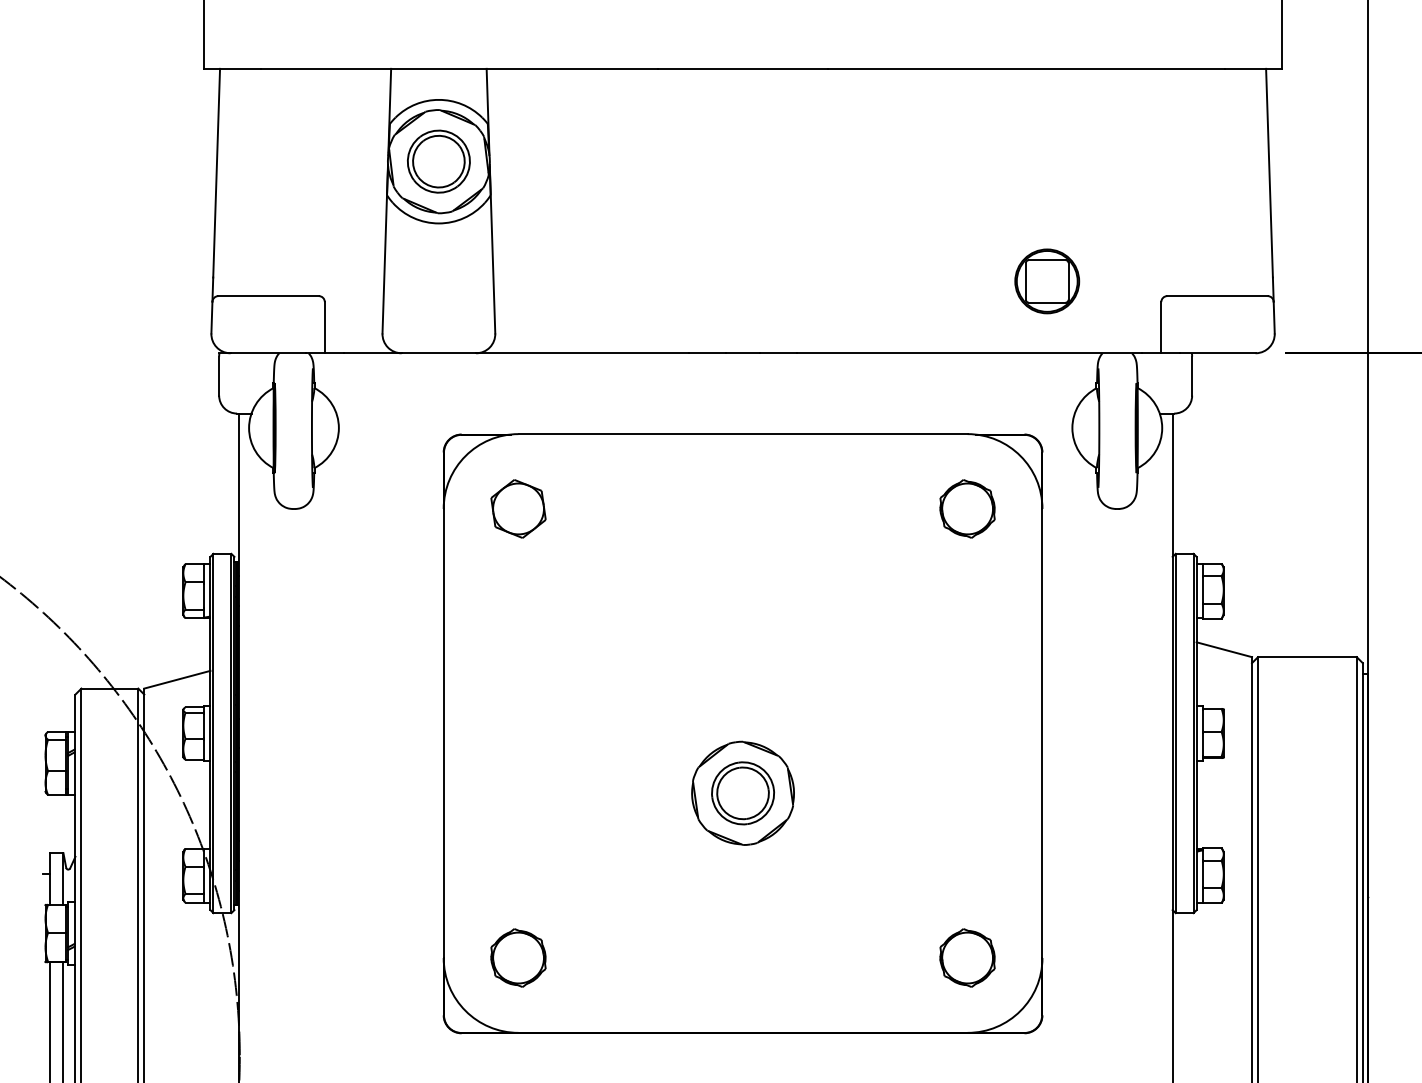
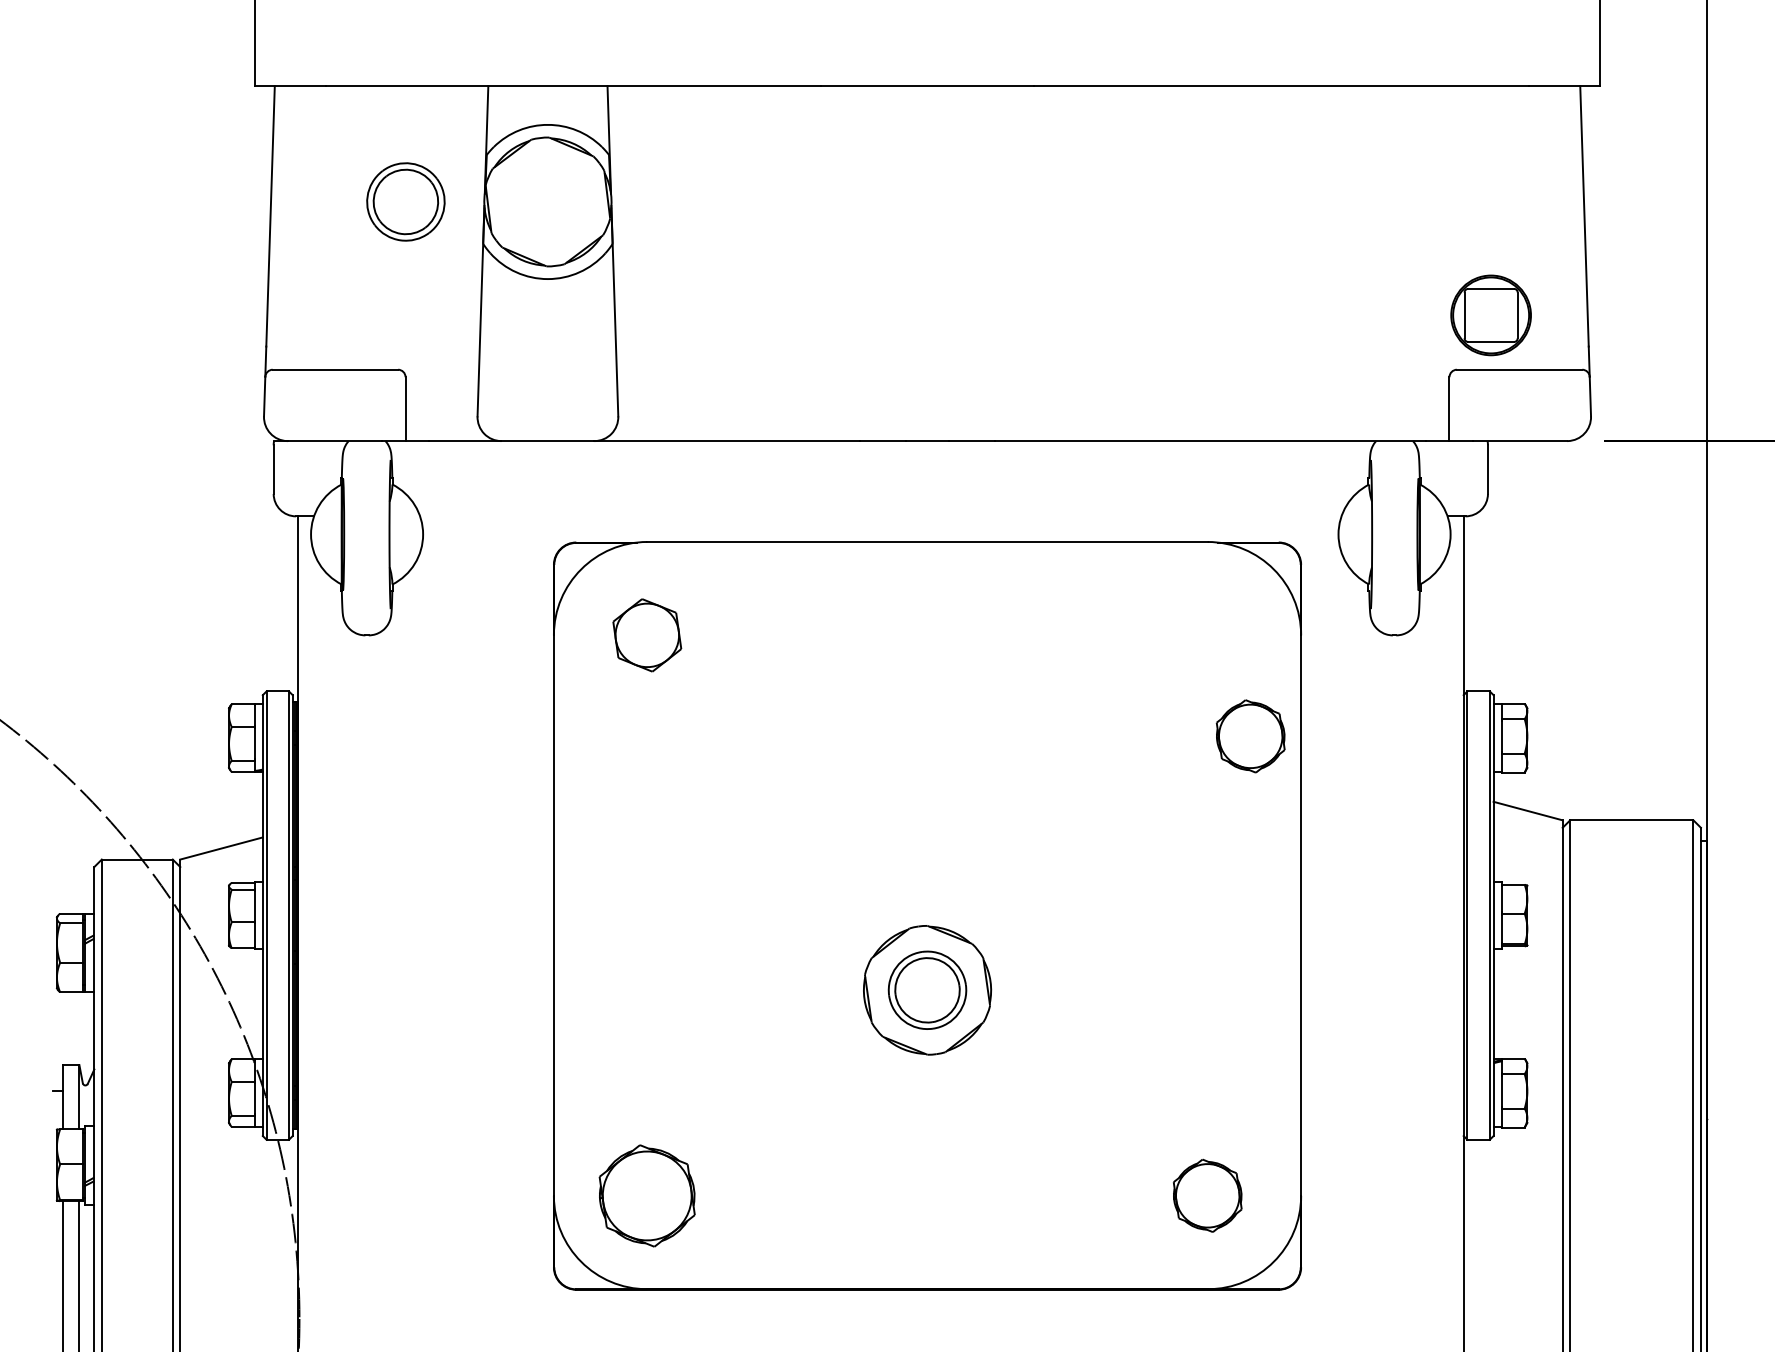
part: (438, 161) -> (405, 201), moved
part: (1046, 281) -> (1490, 315), moved
part: (967, 509) -> (1250, 736), moved
part: (518, 957) -> (647, 1195), size x1.4

